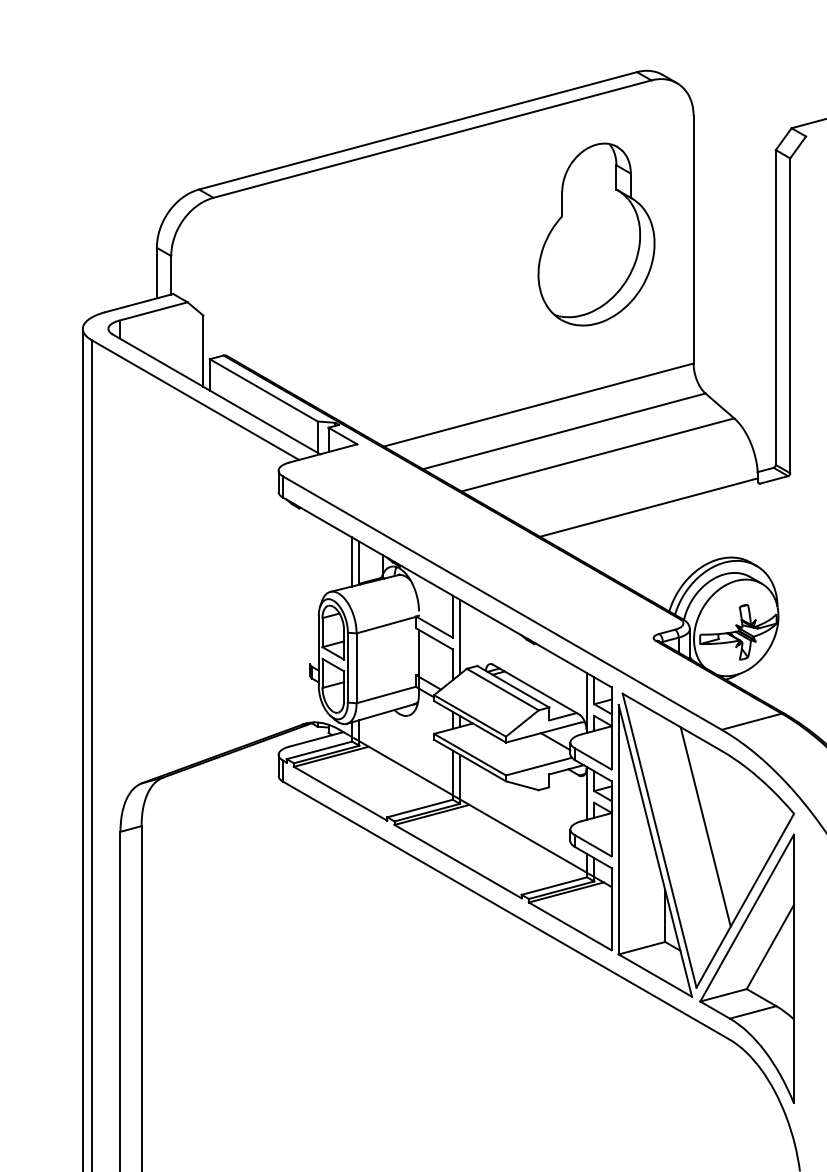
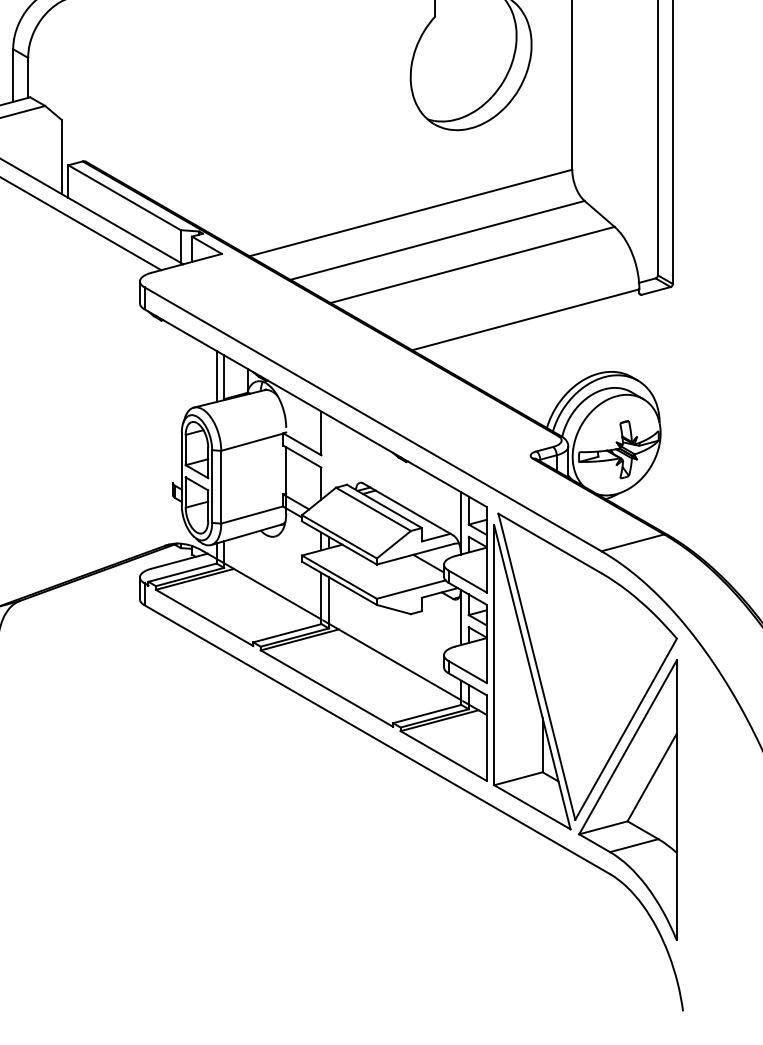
line: (460, 636) -> (329, 454), removed
line: (705, 826) -> (584, 651), removed

